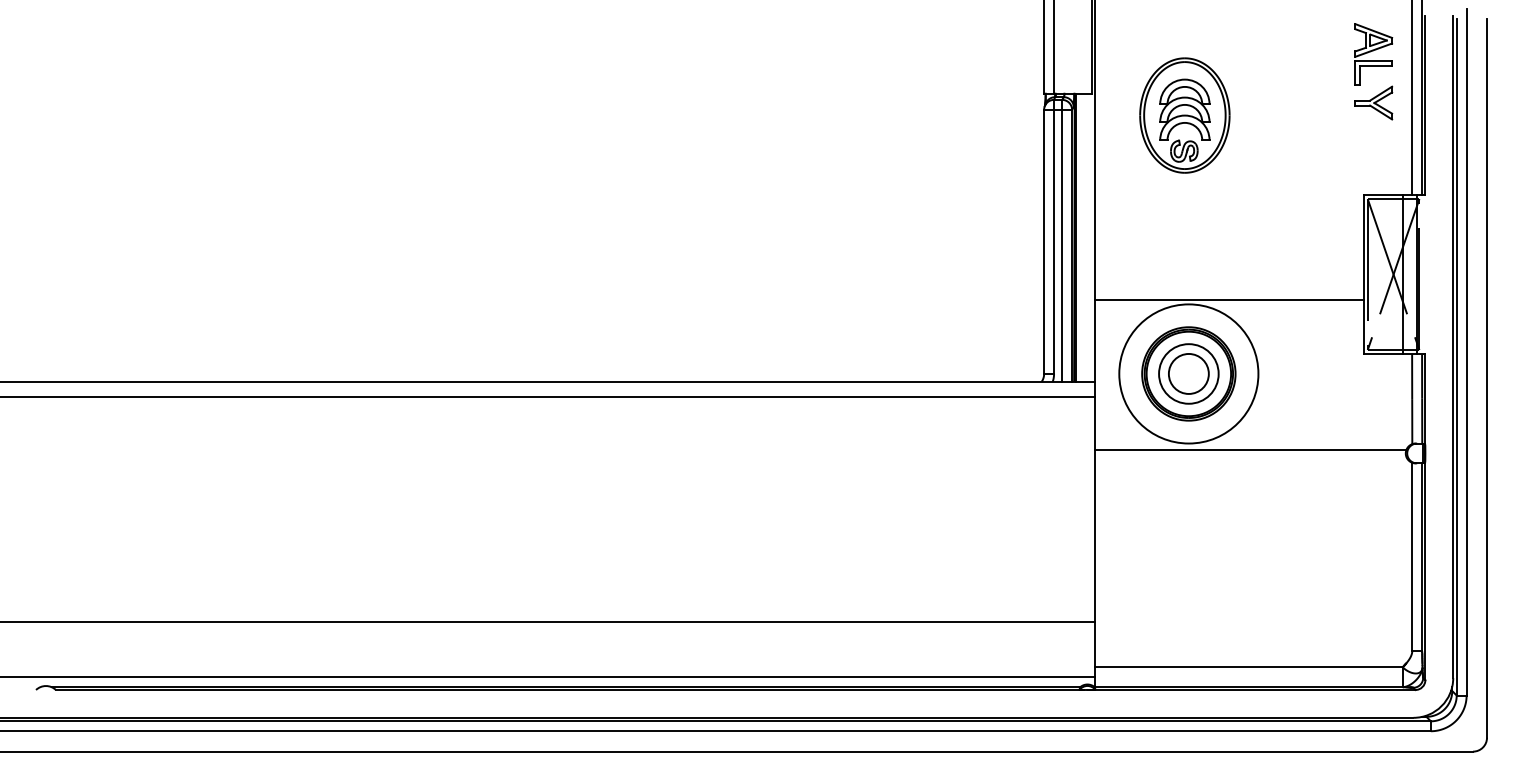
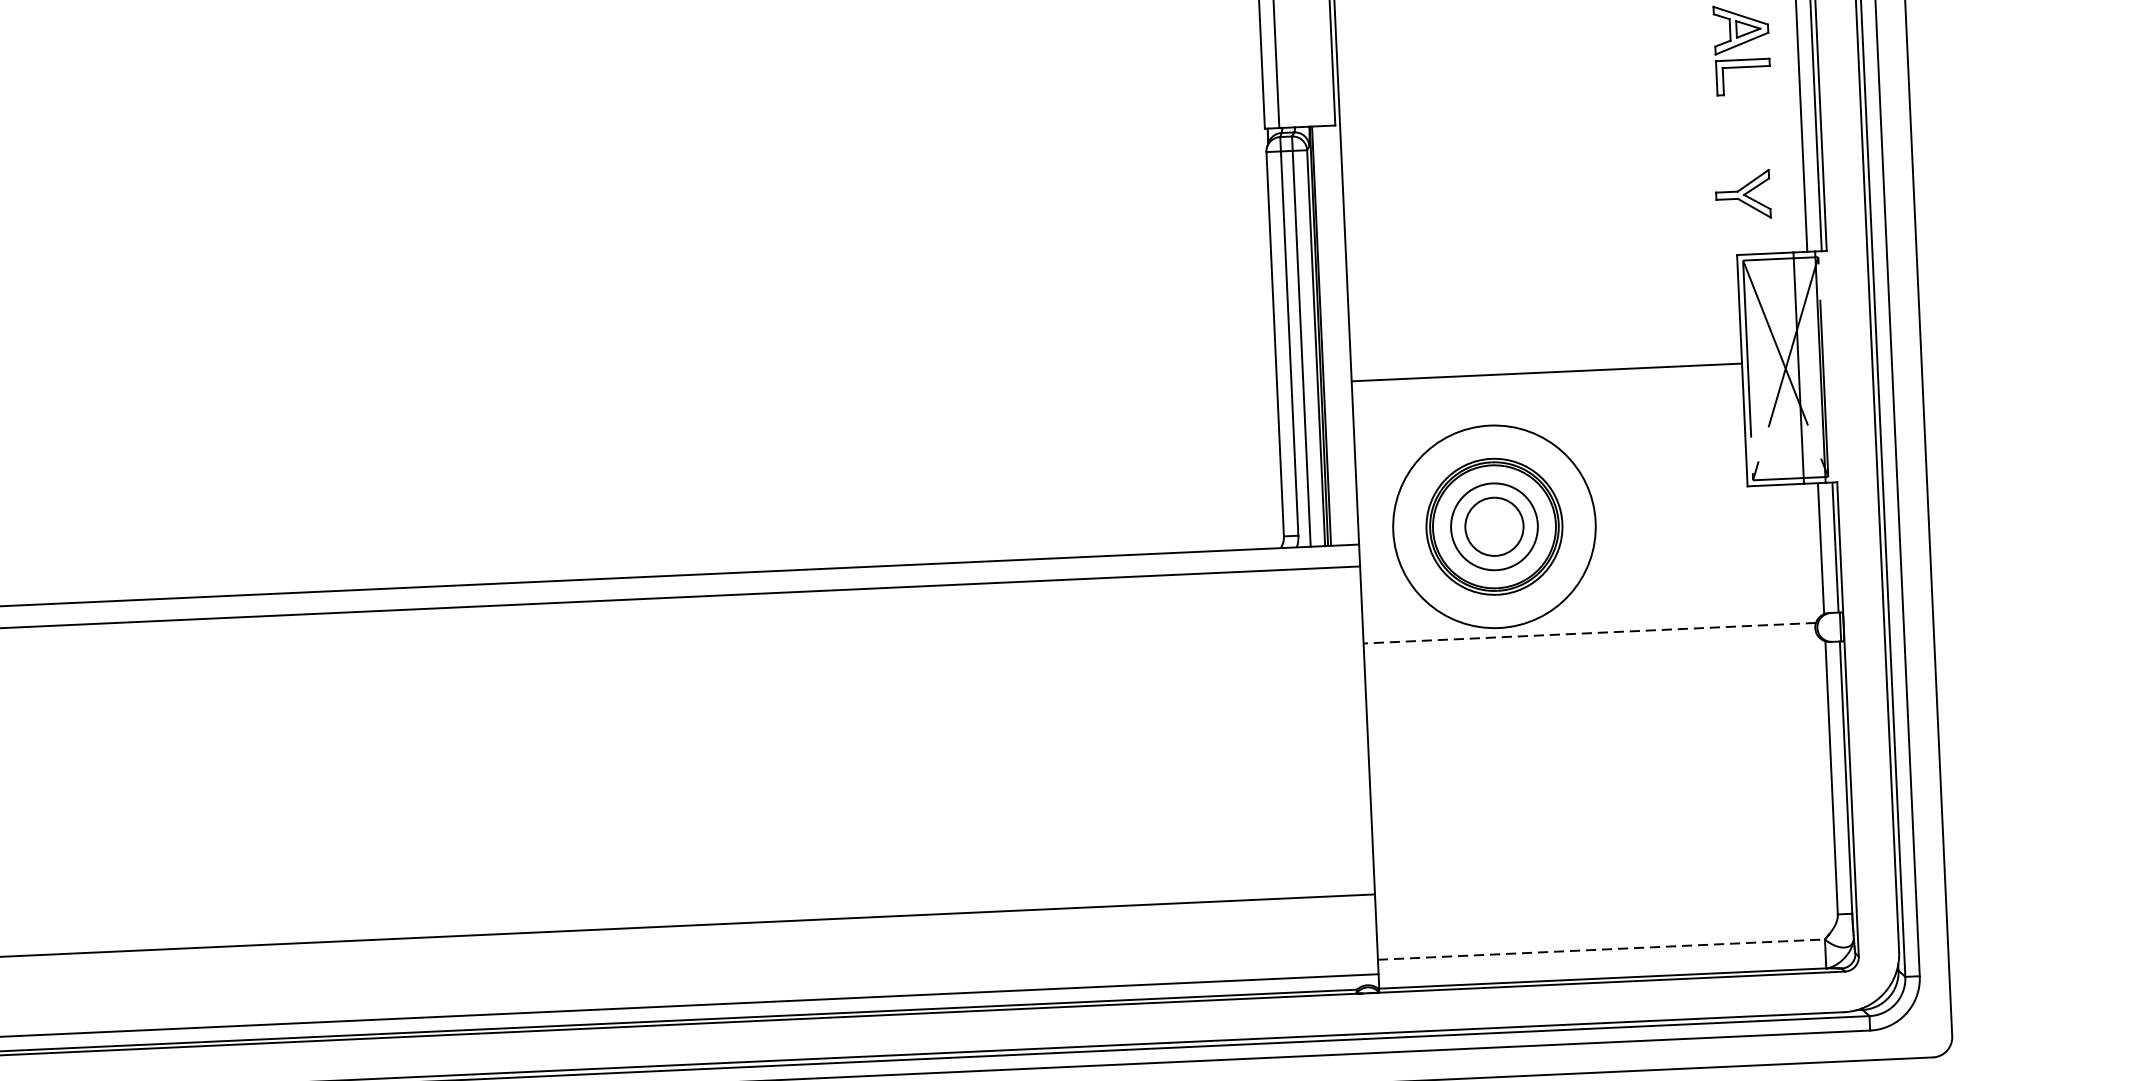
part: (1373, 102) -> (1742, 194), moved
part: (1184, 115) -> (1471, 151), removed
line: (1229, 299) -> (1546, 372), moved
line: (1250, 449) -> (1589, 632), solid -> dashed
line: (1249, 667) -> (1602, 949), solid -> dashed

